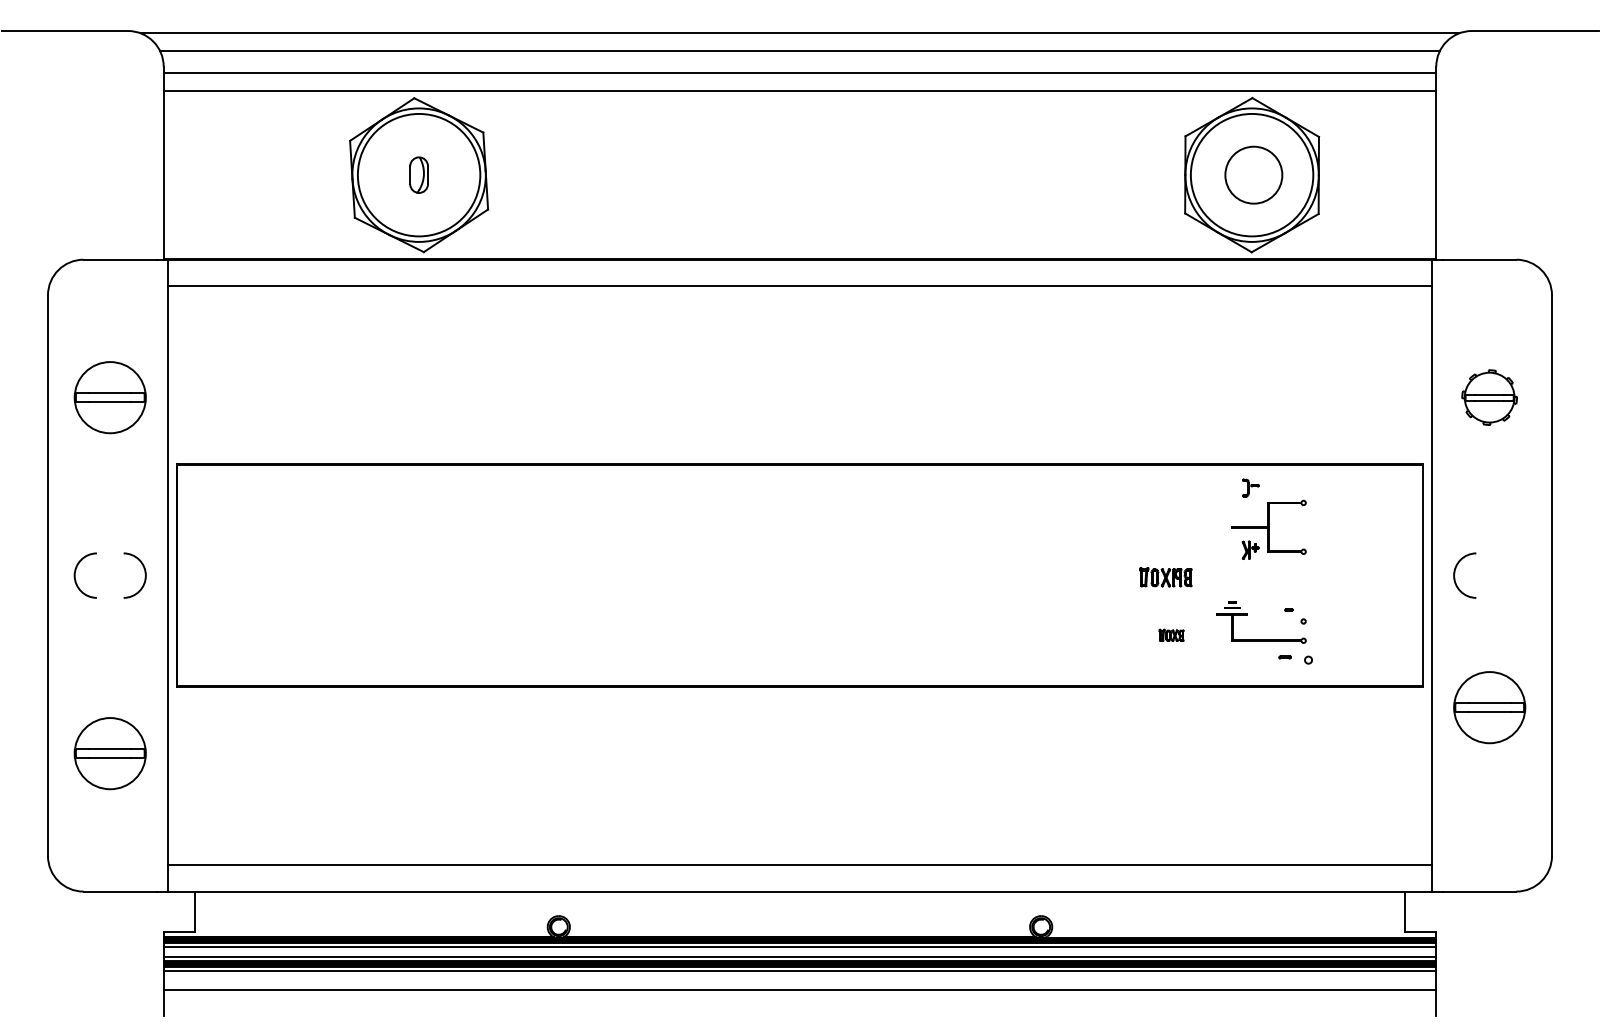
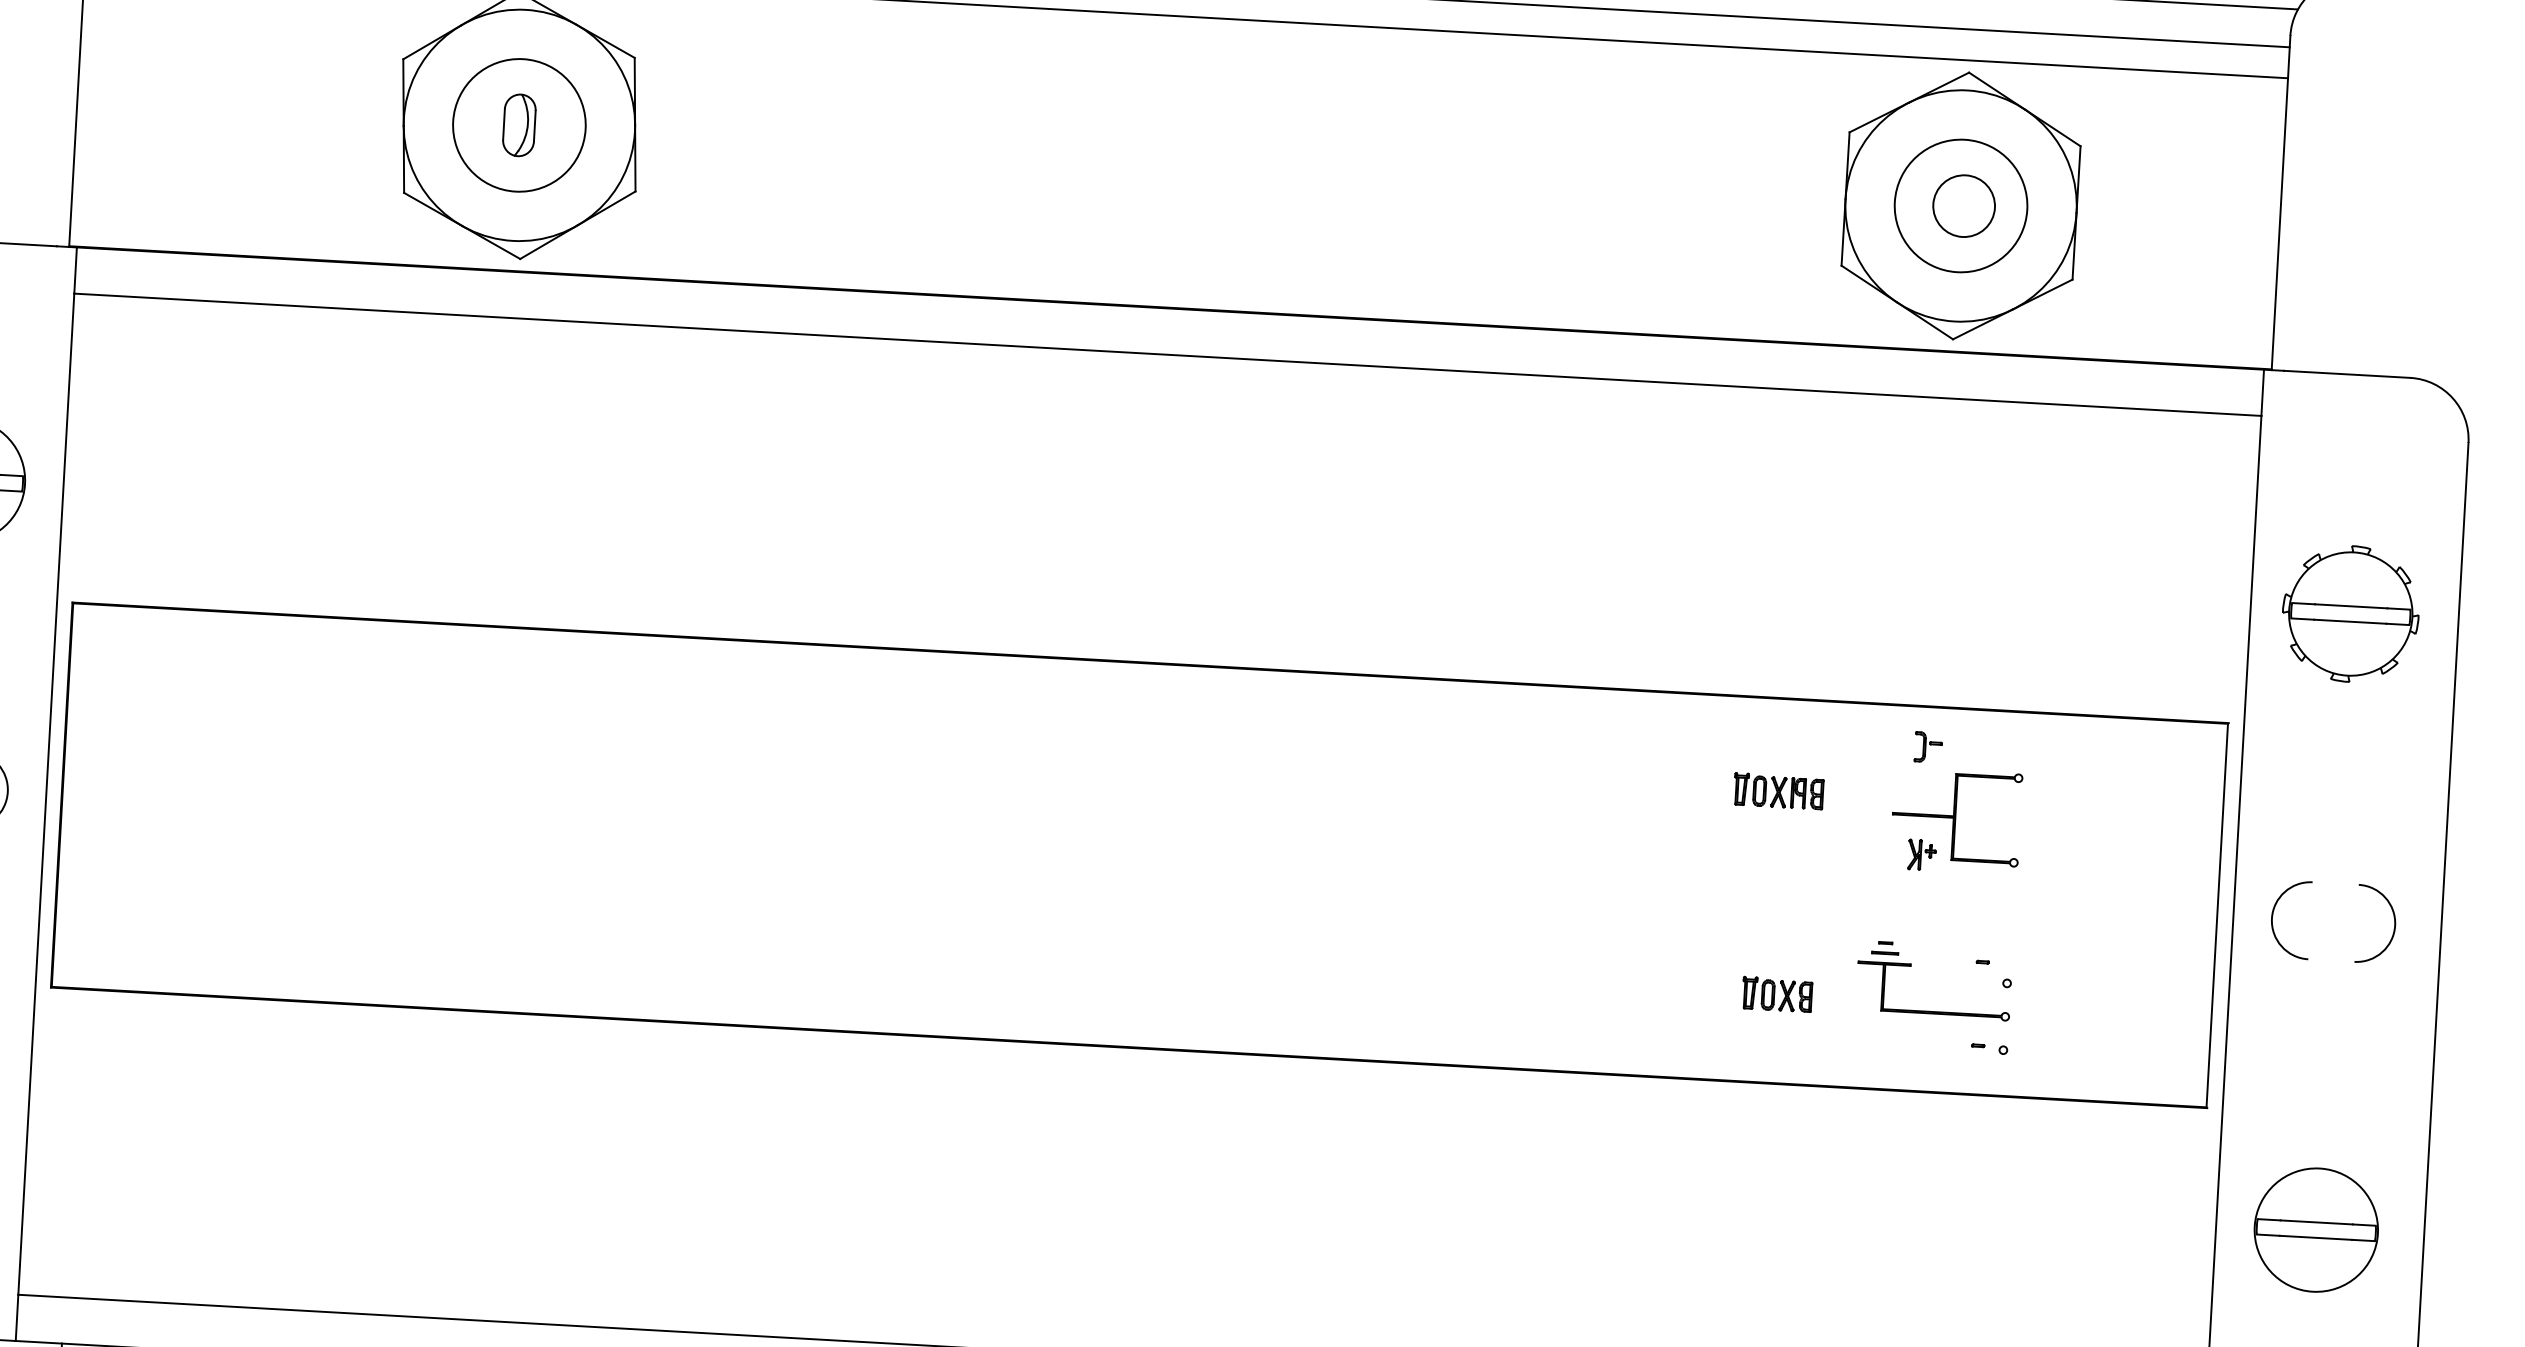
circle: (418, 174) -> (518, 124), size x0.62
circle: (1251, 174) -> (1960, 204), size x0.62
circle: (1253, 174) -> (1963, 204), size x0.62
part: (1489, 397) -> (2350, 613), size x1.43
arc: (1523, 571) -> (2392, 918), added
part: (1165, 577) -> (1777, 791), moved
part: (1171, 635) -> (1777, 994), size x1.67
part: (1295, 659) -> (1989, 1048), size x0.62
part: (1489, 707) -> (2315, 1229), moved

